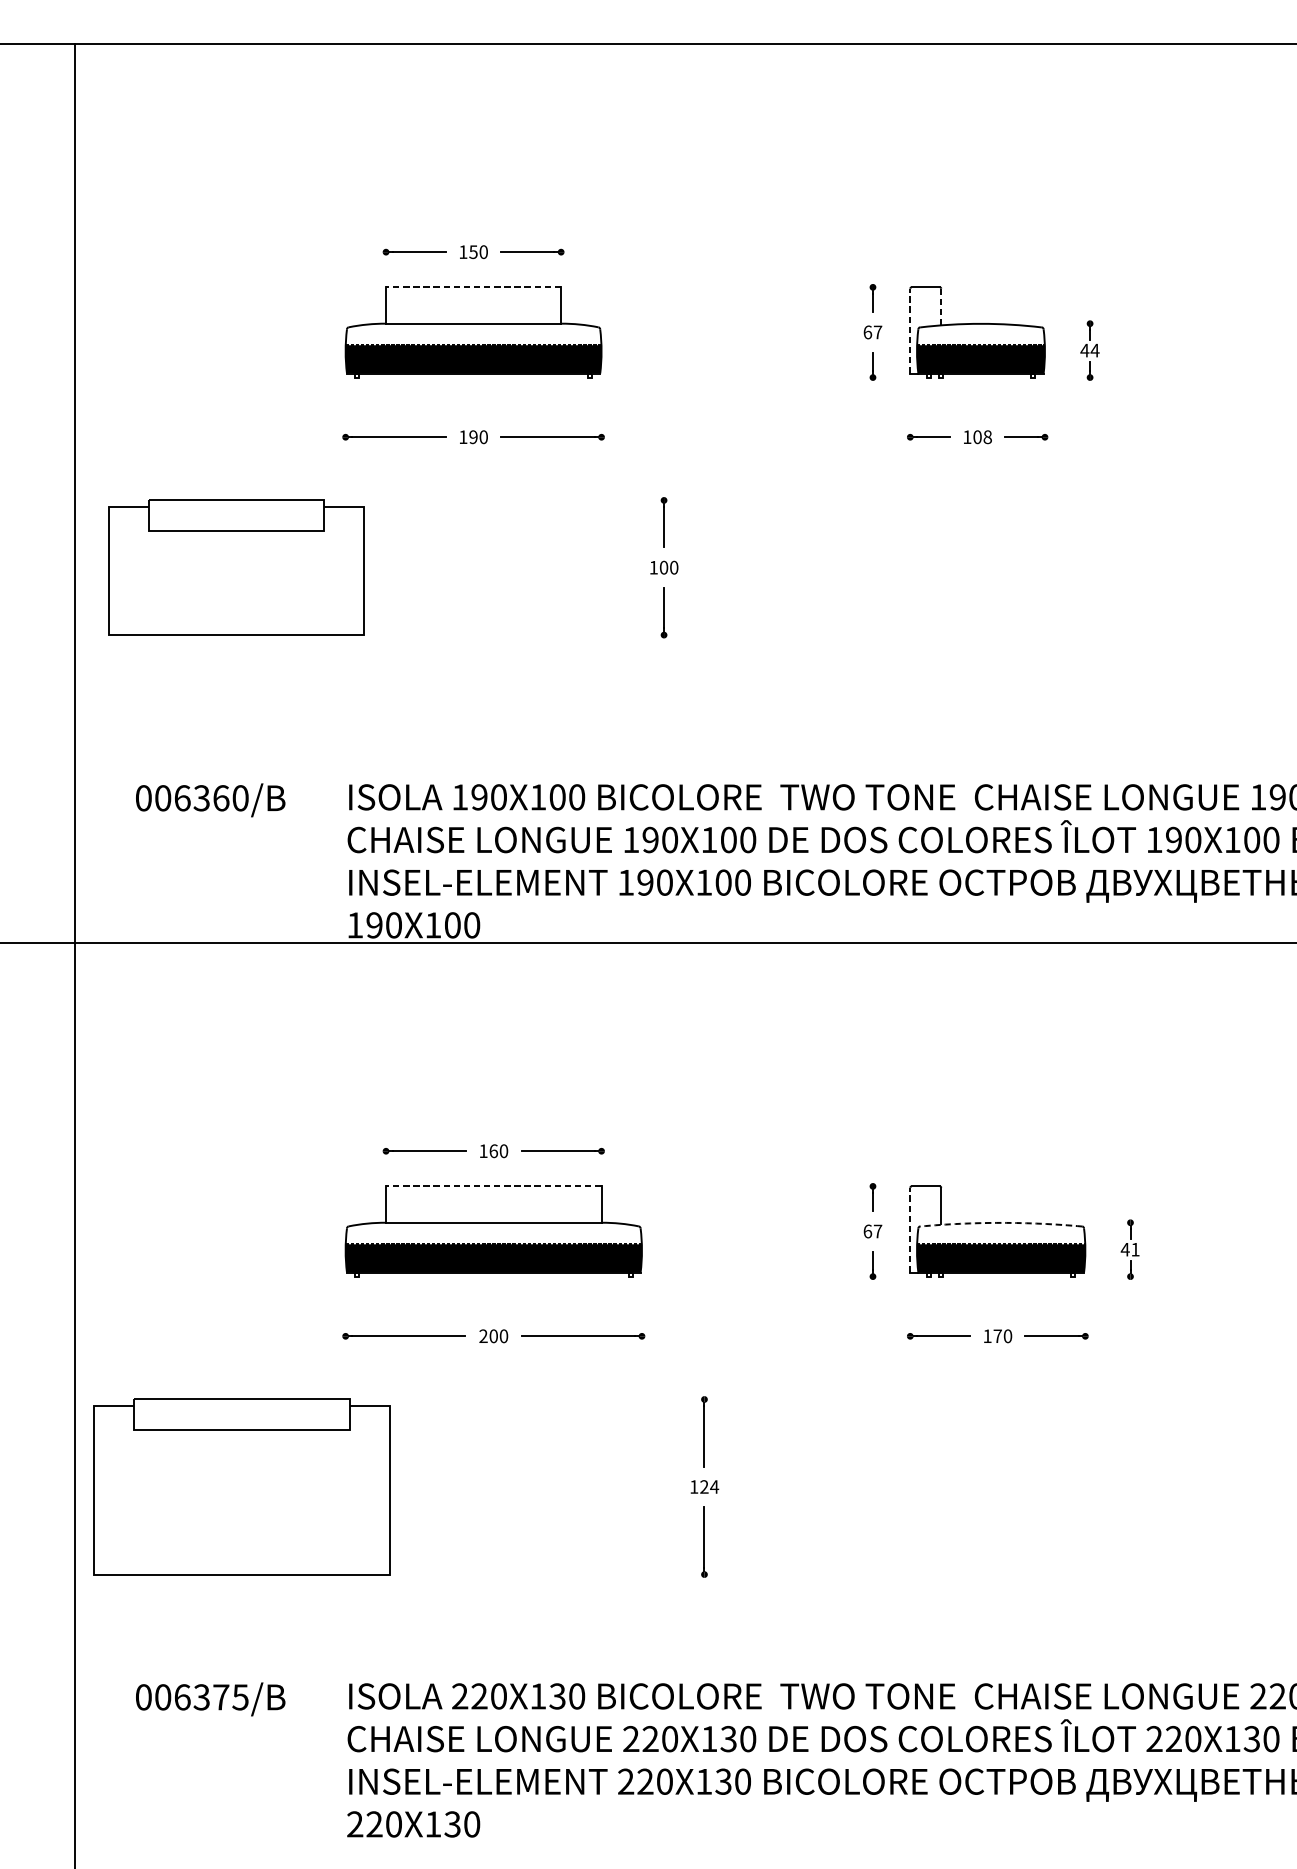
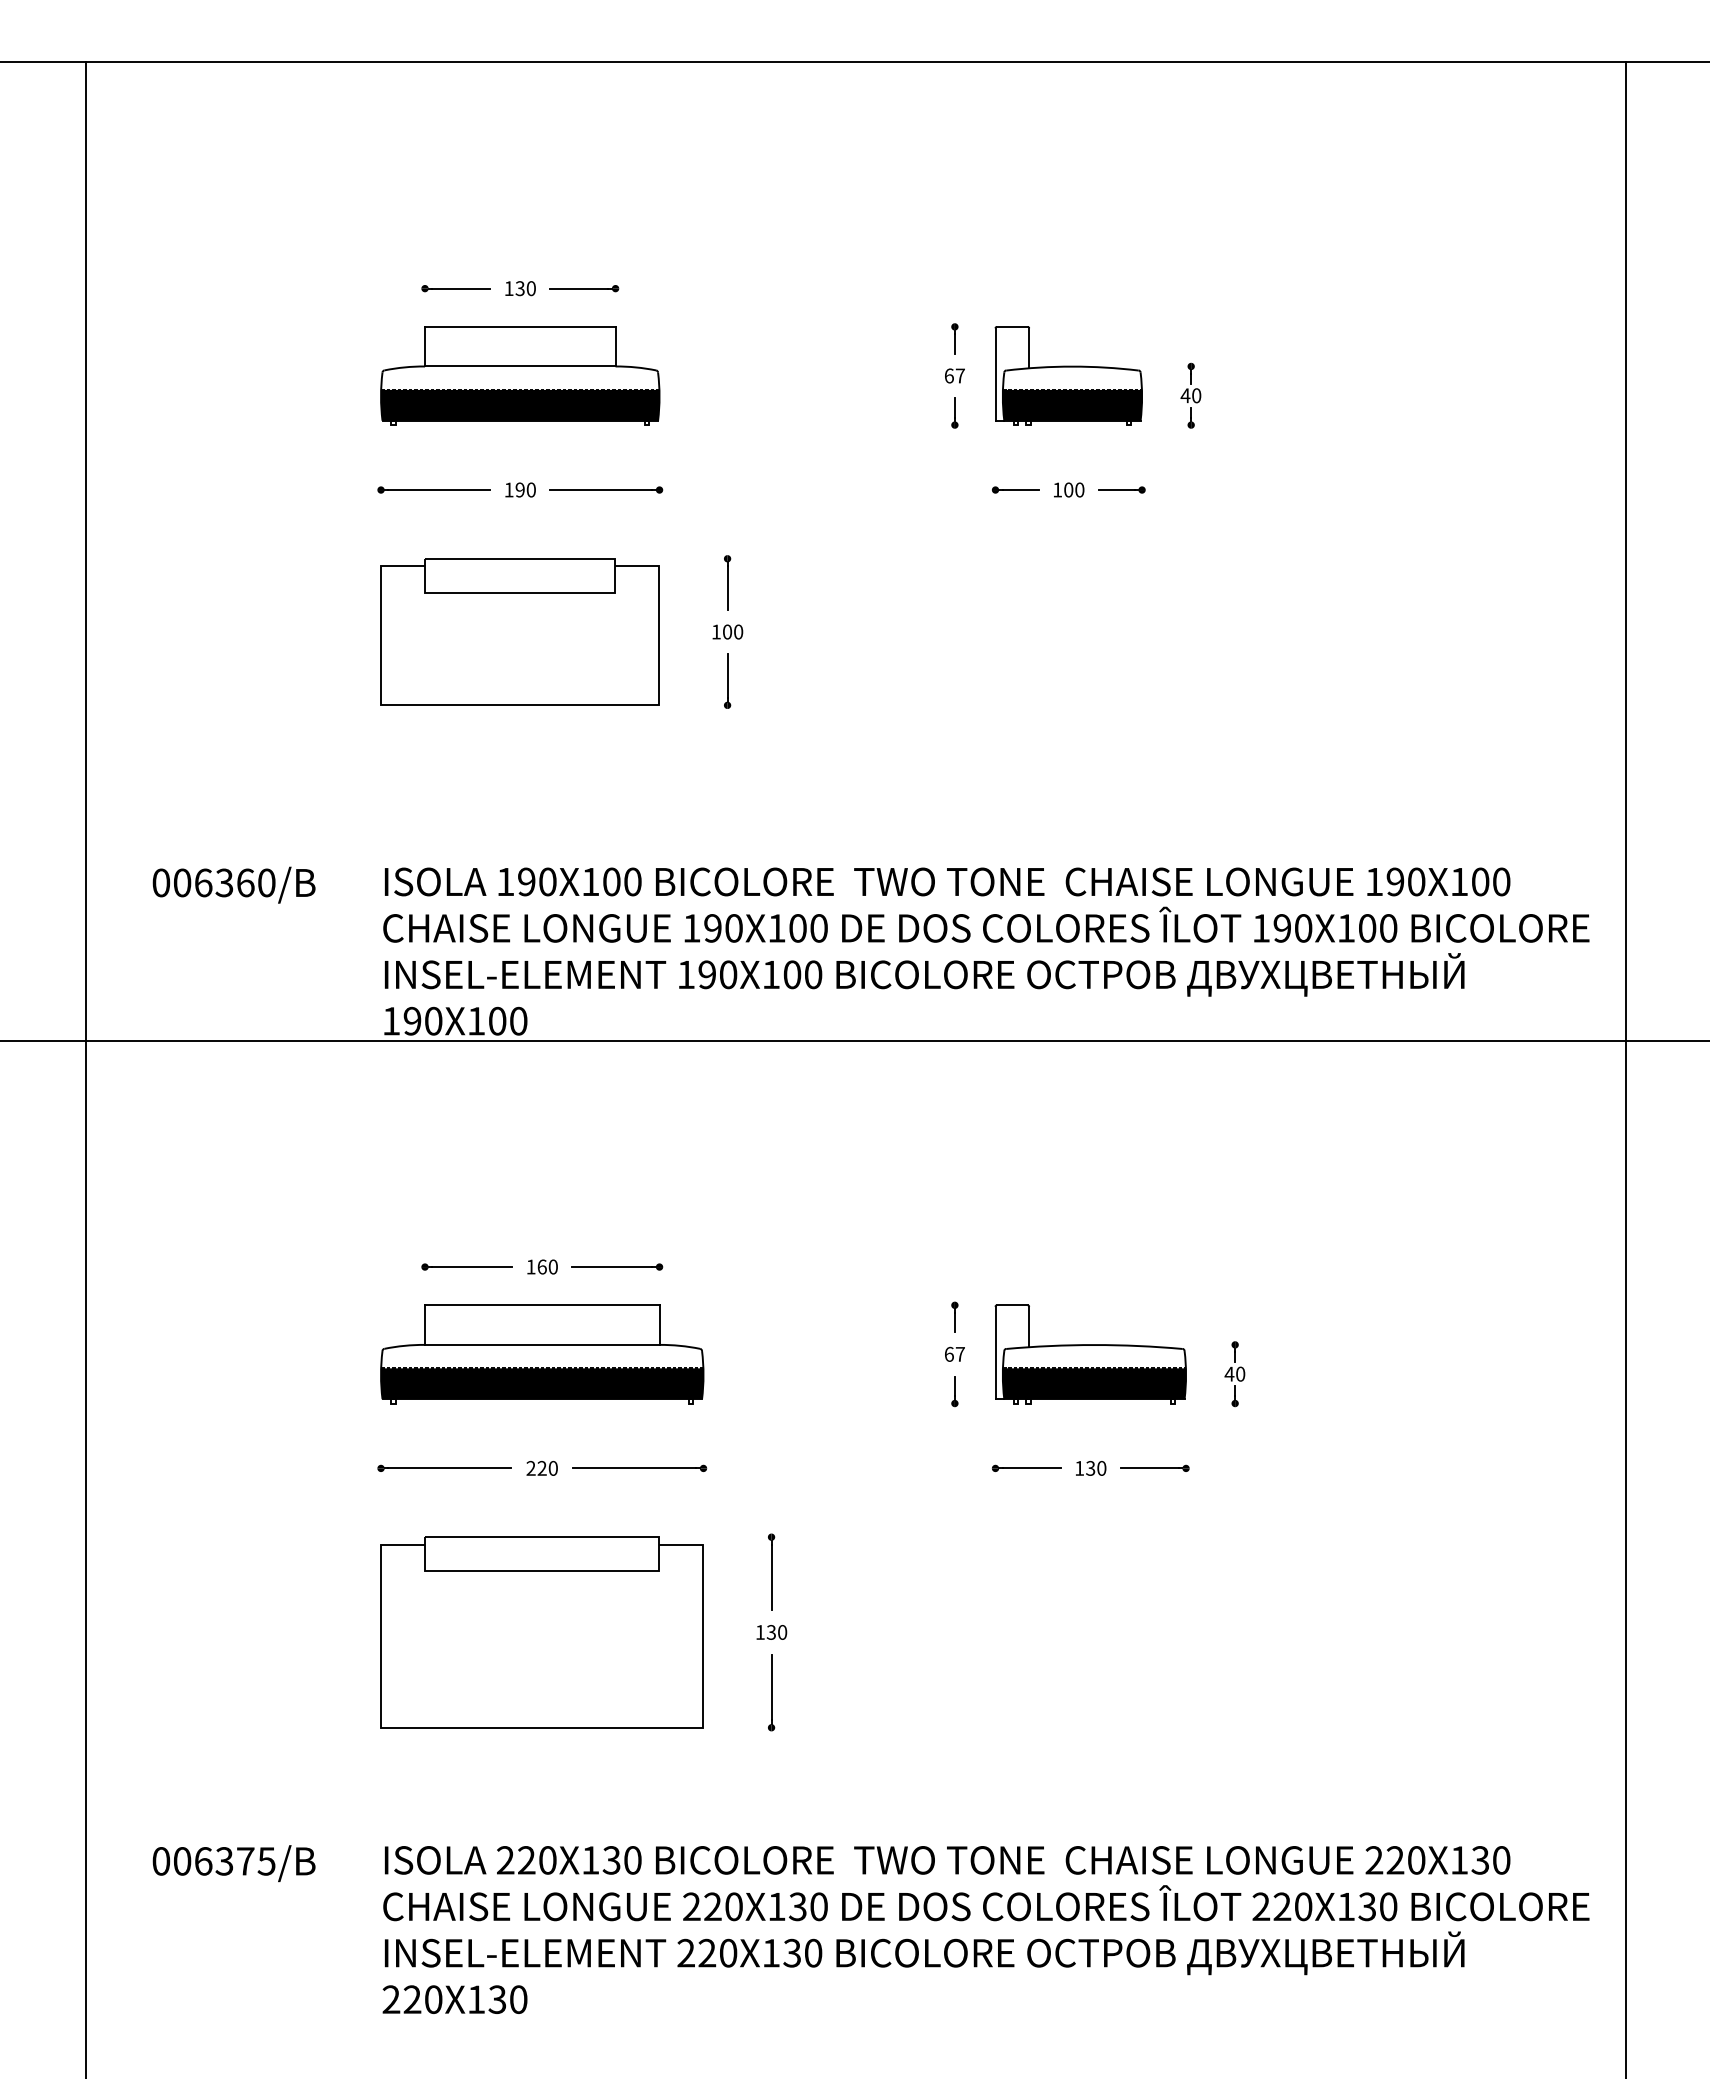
text: (473, 252) -> (520, 288), 150 -> 130
line: (472, 286) -> (519, 326), dashed -> solid
line: (941, 307) -> (1029, 348), dashed -> solid
line: (910, 331) -> (995, 374), dashed -> solid
text: (1094, 350) -> (1196, 395), 44 -> 40
text: (987, 437) -> (1079, 490), 108 -> 100
part: (235, 567) -> (519, 631), moved
line: (493, 1186) -> (541, 1305), dashed -> solid
arc: (1001, 1223) -> (1094, 1345), dashed -> solid
line: (910, 1229) -> (995, 1352), dashed -> solid
text: (1135, 1249) -> (1240, 1373), 41 -> 40
text: (997, 1335) -> (1090, 1467), 170 -> 130
text: (493, 1336) -> (541, 1468), 200 -> 220
part: (241, 1487) -> (541, 1632), moved
text: (709, 1487) -> (776, 1632), 124 -> 130

